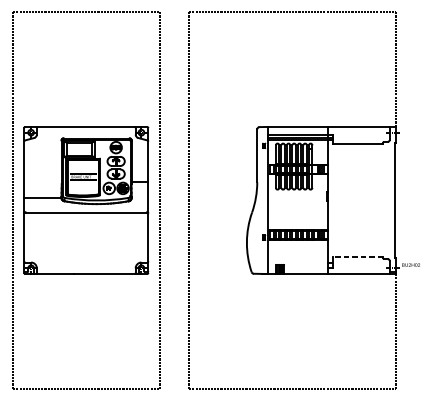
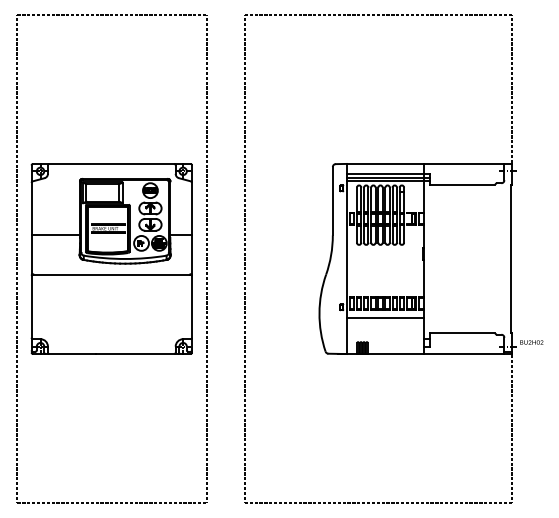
line: (42, 198) -> (55, 235), moved
line: (298, 245) -> (385, 317), added
line: (357, 257) -> (462, 332), dashed -> solid

